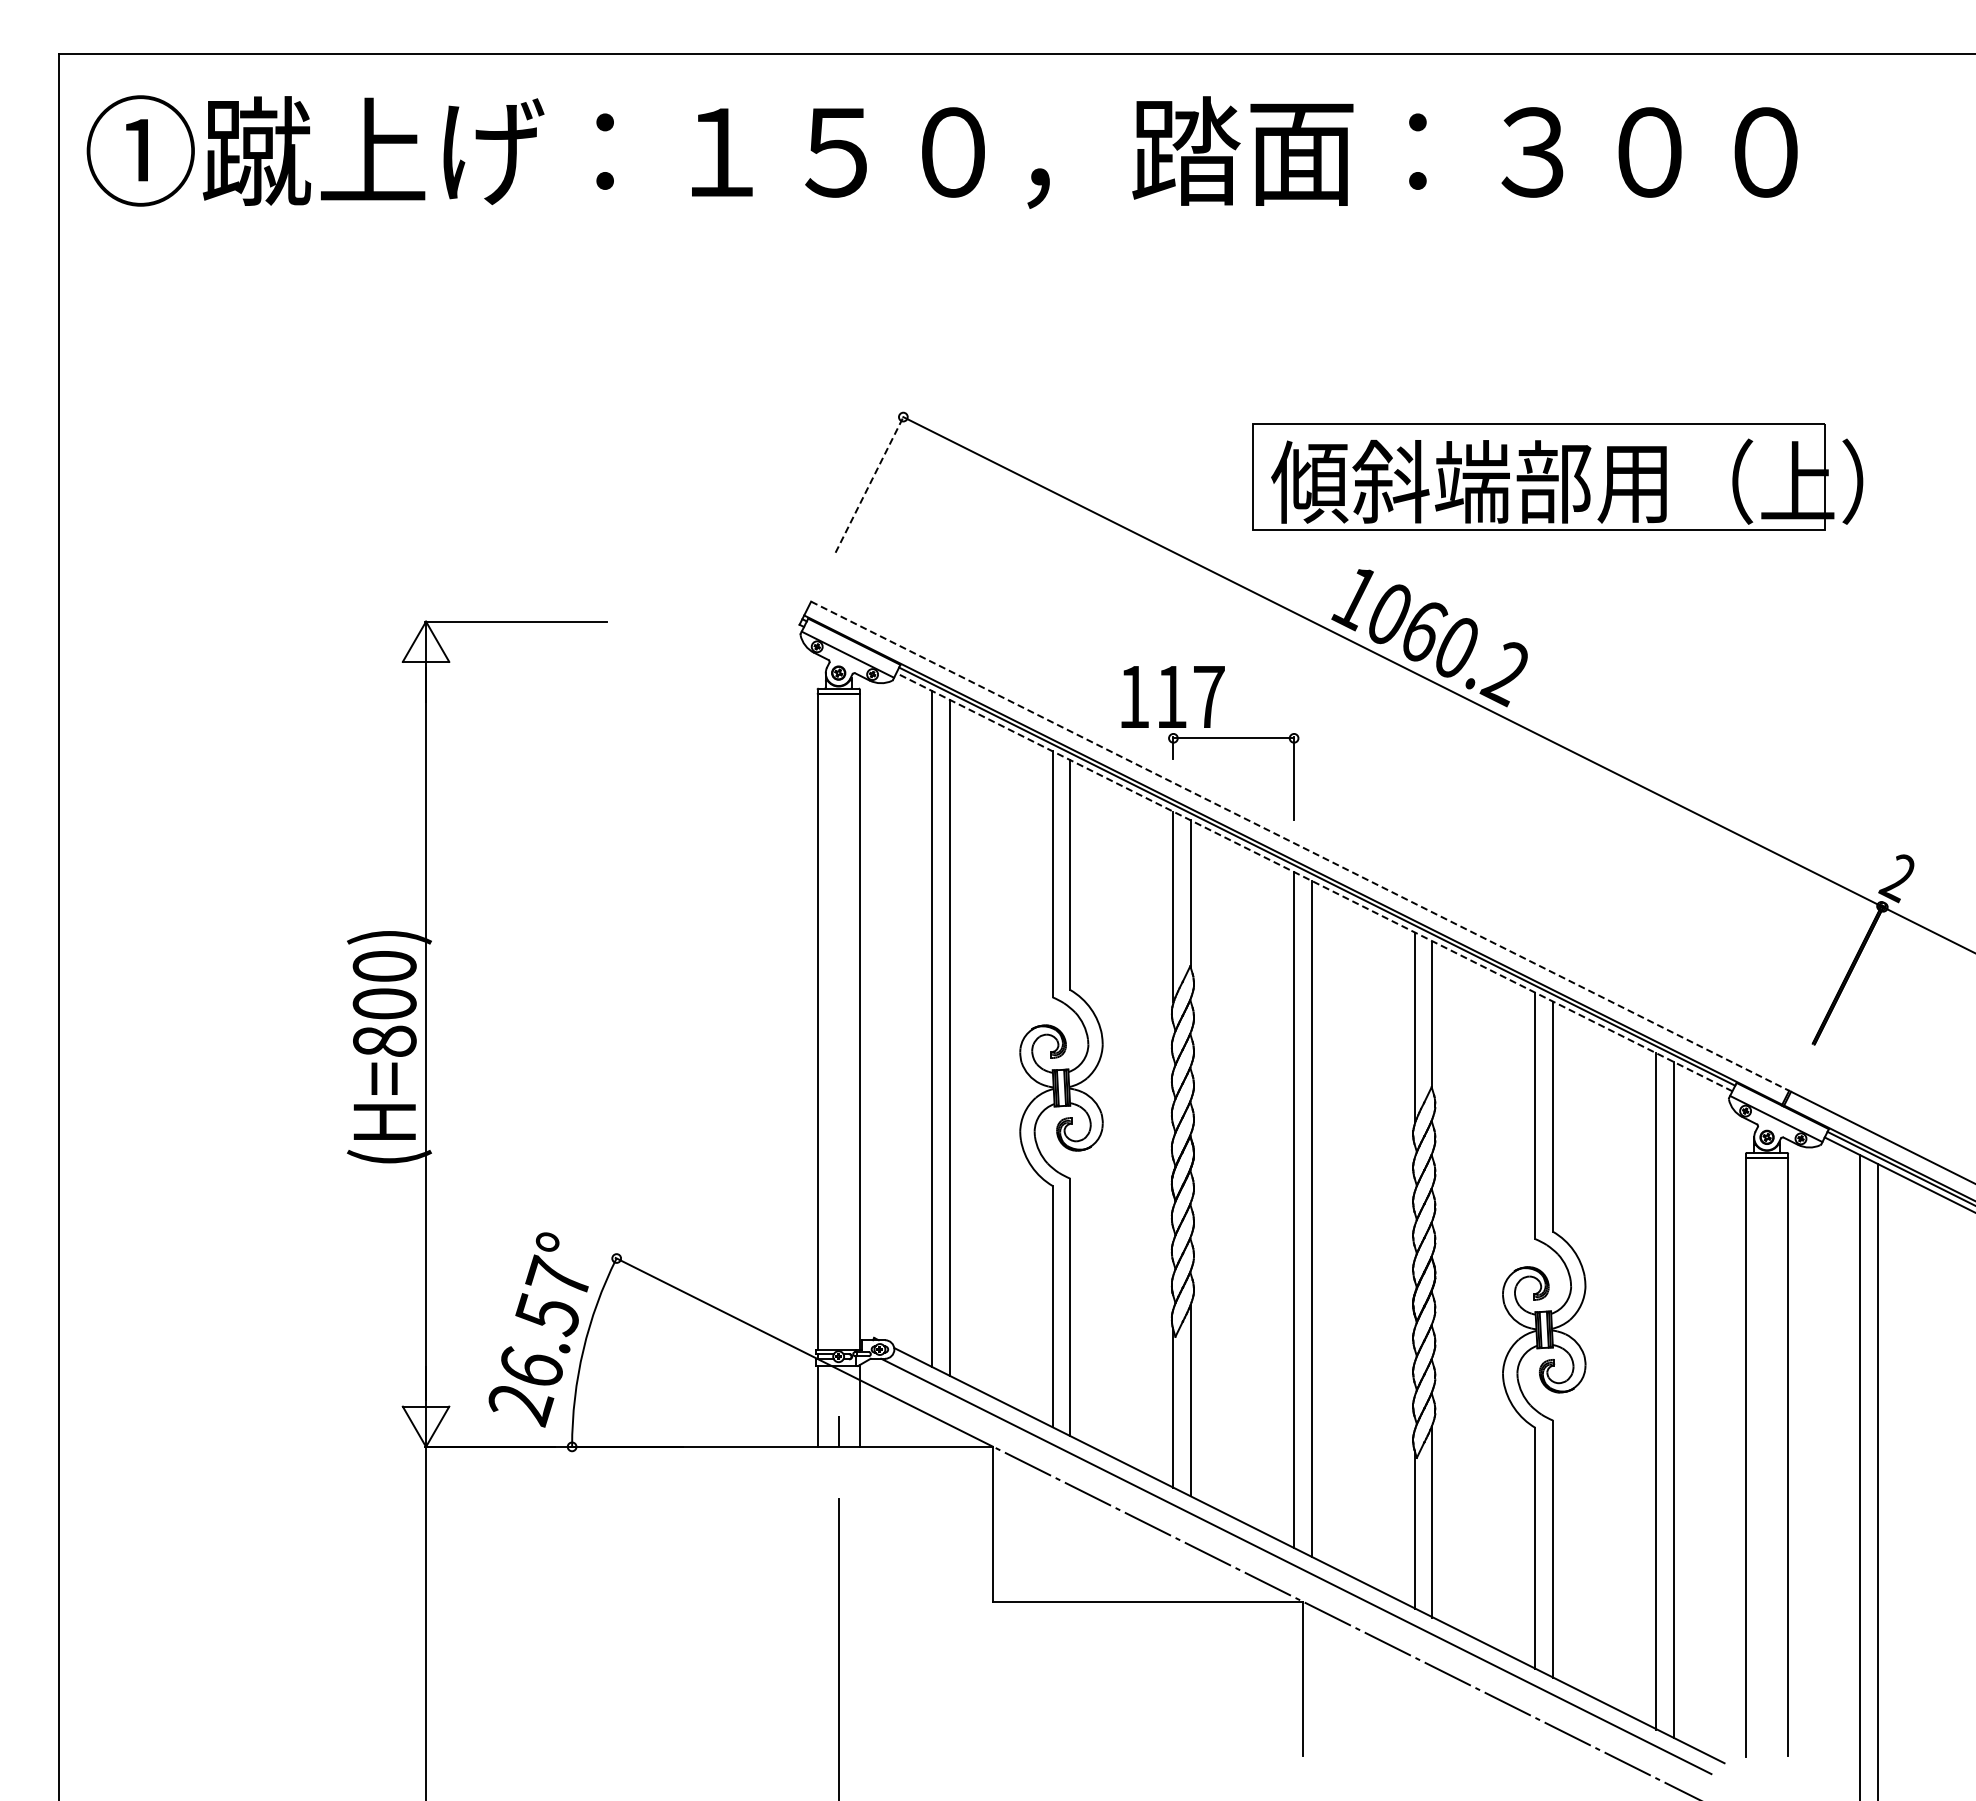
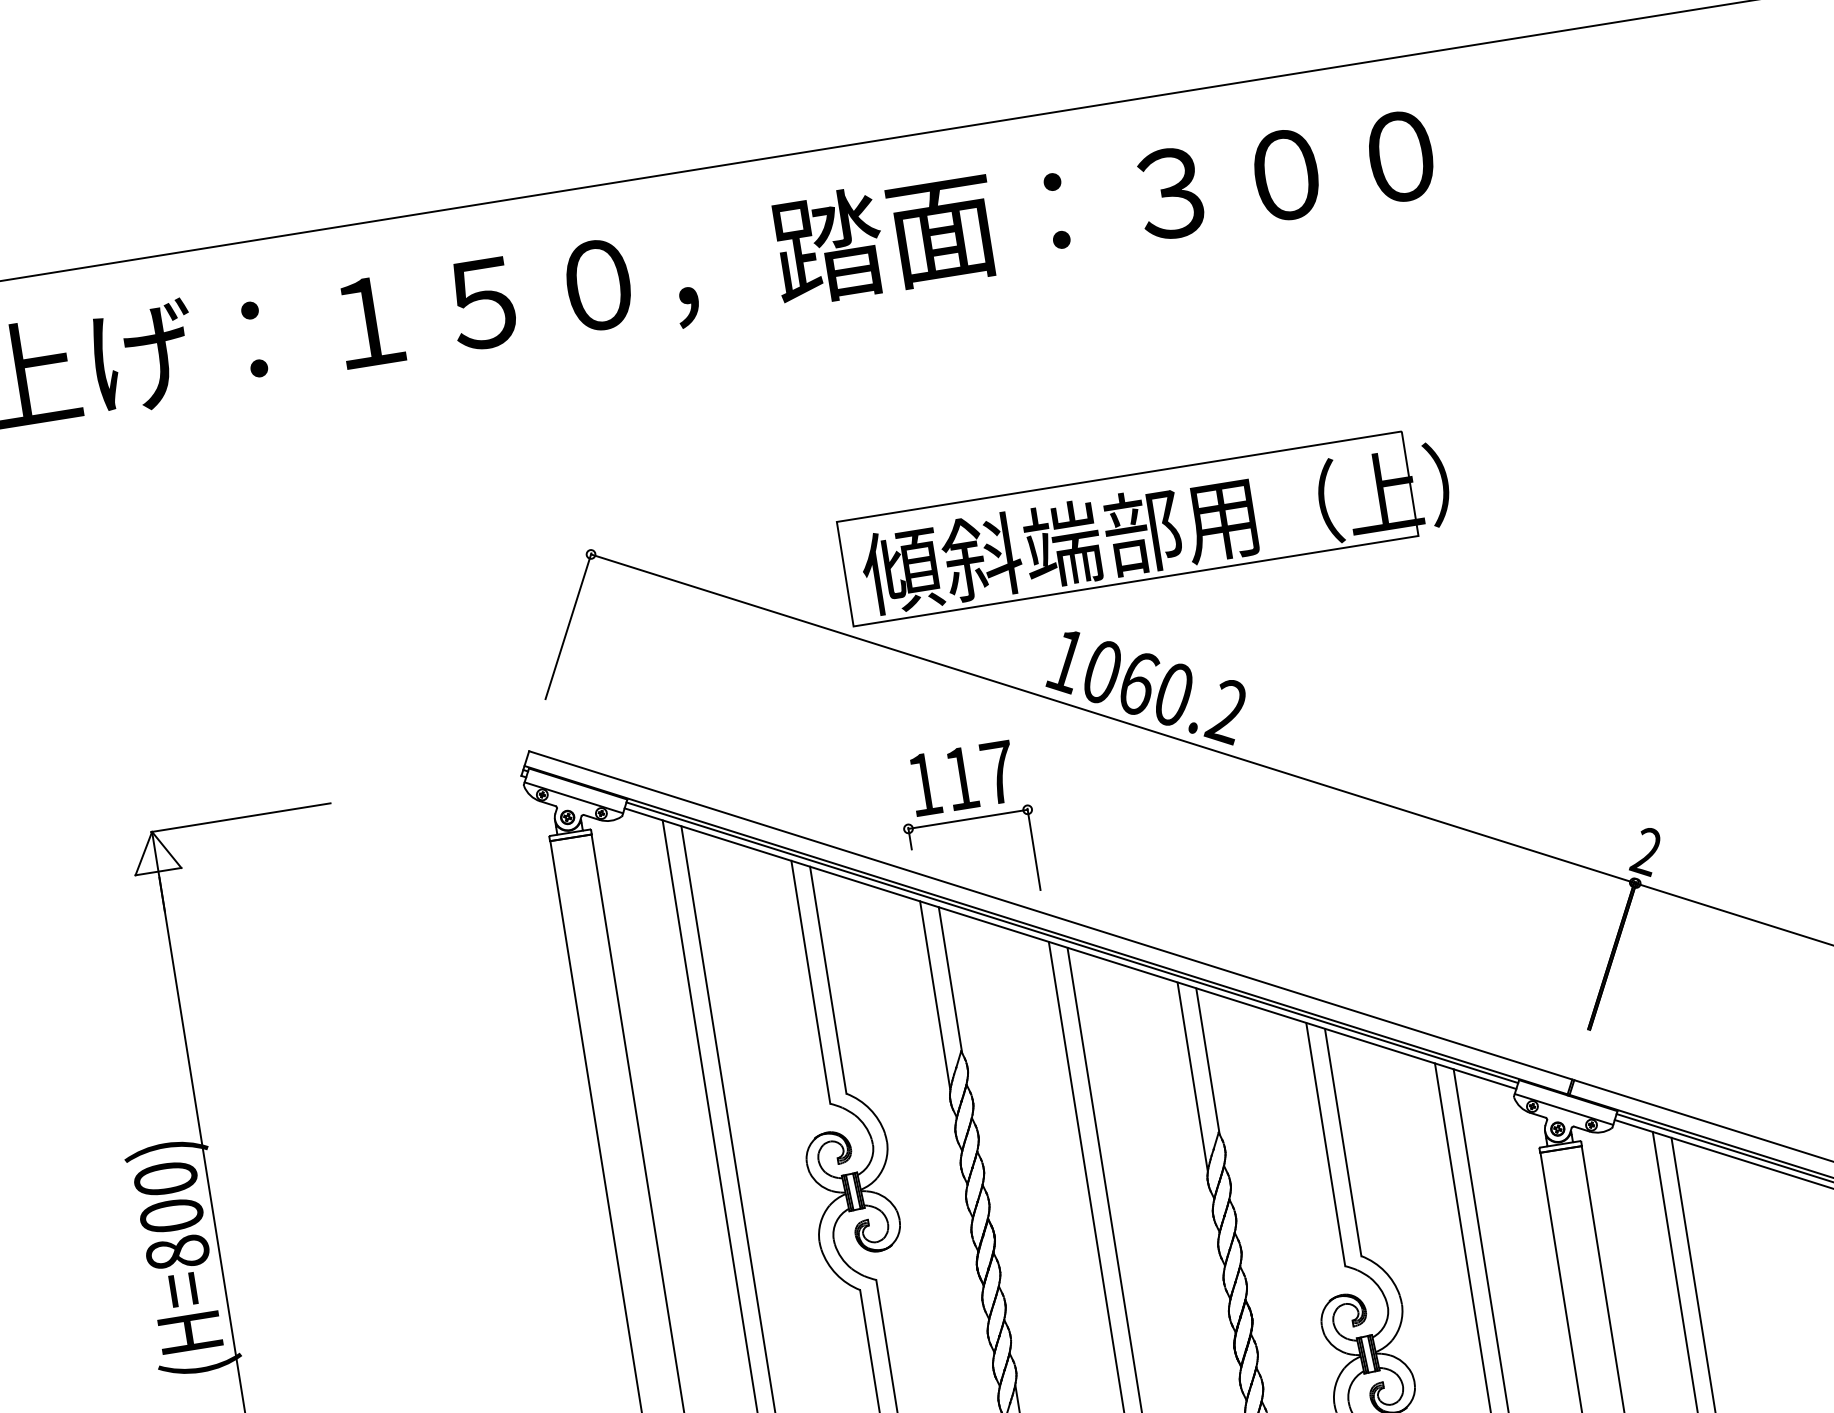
part: (1557, 476) -> (1145, 525), moved
line: (869, 484) -> (568, 626), dashed -> solid
text: (1172, 696) -> (962, 777), moved
line: (1300, 846) -> (1051, 915), dashed -> solid
line: (1313, 882) -> (1069, 949), dashed -> solid

